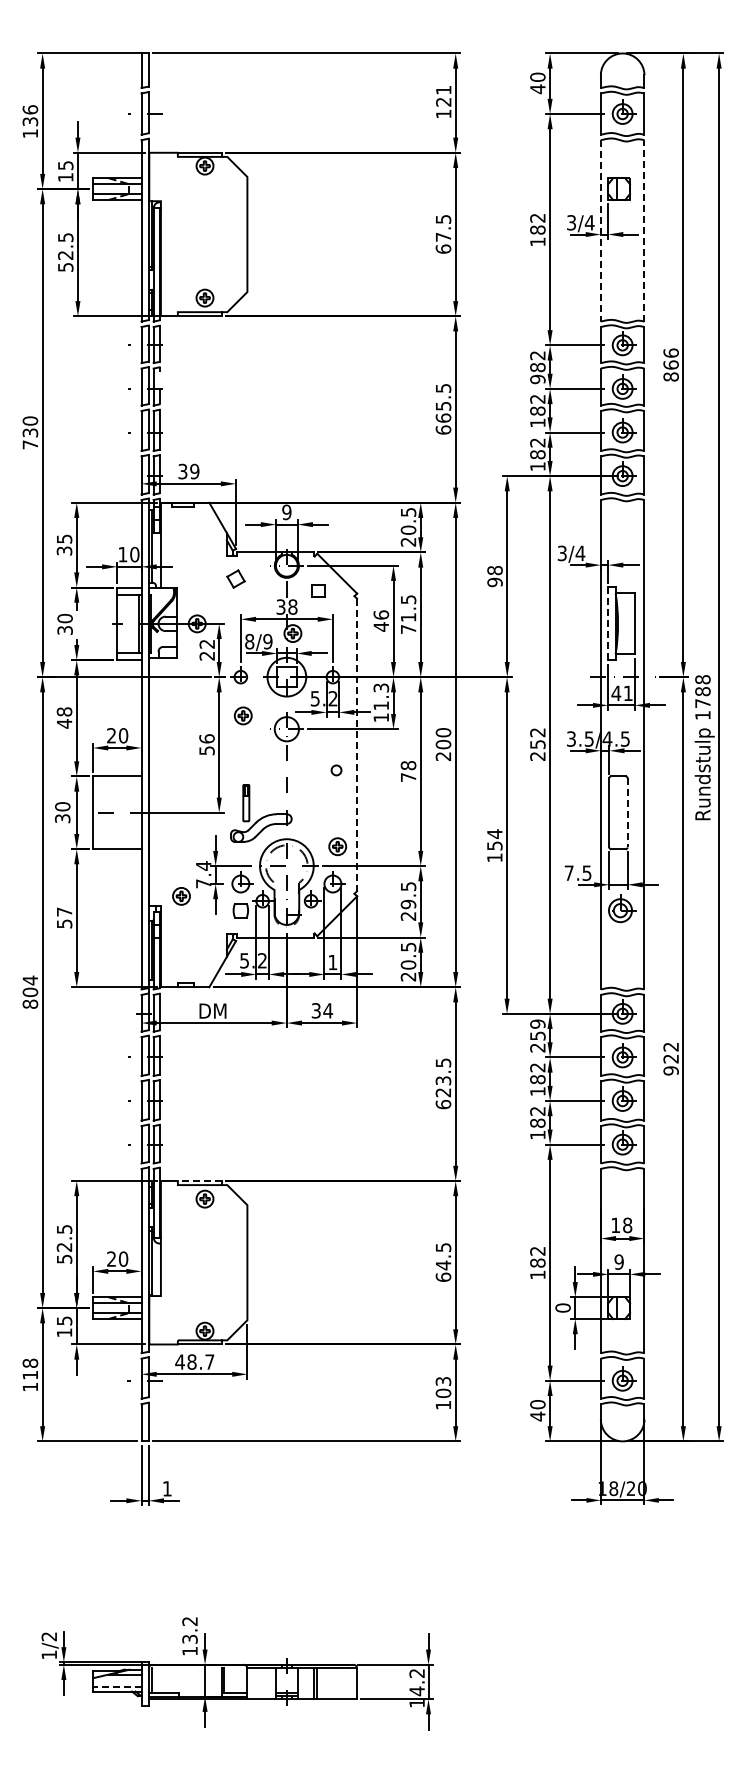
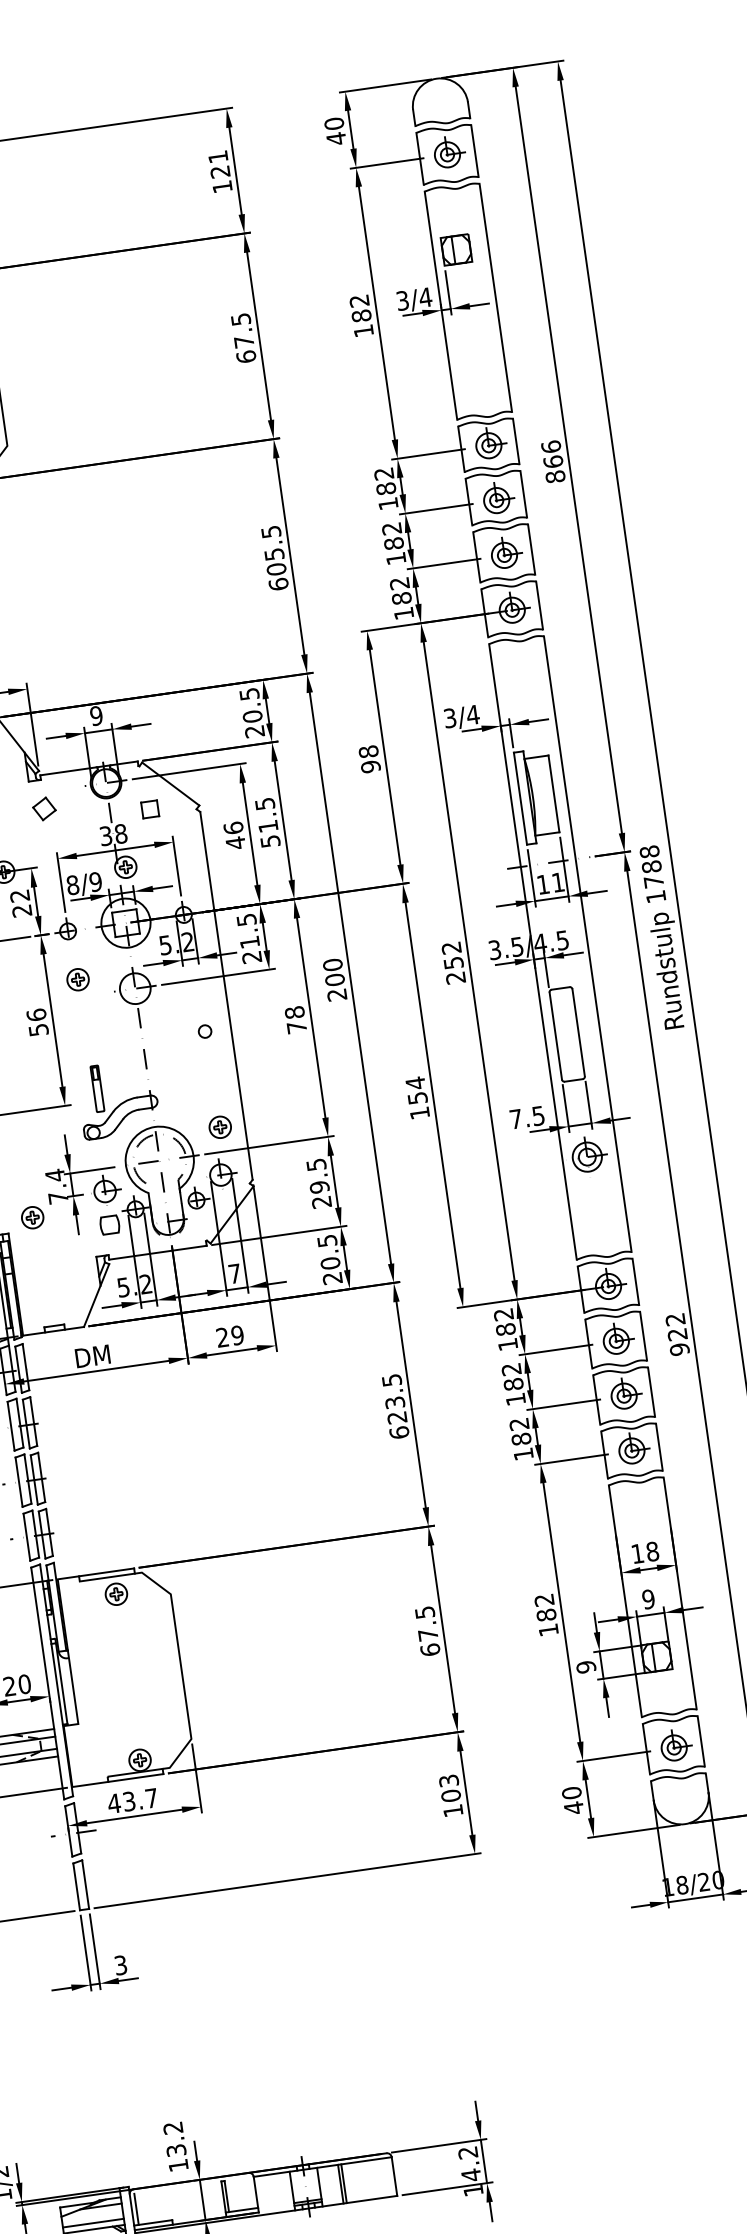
line: (600, 230) -> (440, 305), dashed -> solid
line: (644, 230) -> (495, 297), dashed -> solid
text: (537, 379) -> (387, 503), 982 -> 182
text: (442, 417) -> (275, 568), 665.5 -> 605.5
line: (608, 623) -> (520, 798), dashed -> solid
text: (408, 629) -> (270, 841), 71.5 -> 51.5
text: (616, 692) -> (543, 883), 41 -> 11
text: (380, 702) -> (248, 938), 11.3 -> 21.5
line: (357, 745) -> (227, 996), dashed -> solid
line: (627, 812) -> (578, 1032), dashed -> solid
text: (332, 962) -> (234, 1273), 1 -> 7
text: (322, 1010) -> (230, 1336), 34 -> 29
text: (537, 1035) -> (505, 1328), 259 -> 182
line: (199, 1180) -> (106, 1571), dashed -> solid
text: (443, 1265) -> (428, 1635), 64.5 -> 67.5
text: (562, 1307) -> (585, 1666), 0 -> 9
text: (191, 1361) -> (128, 1800), 48.7 -> 43.7
text: (166, 1488) -> (119, 1965), 1 -> 3
line: (116, 1686) -> (92, 2223), dashed -> solid

